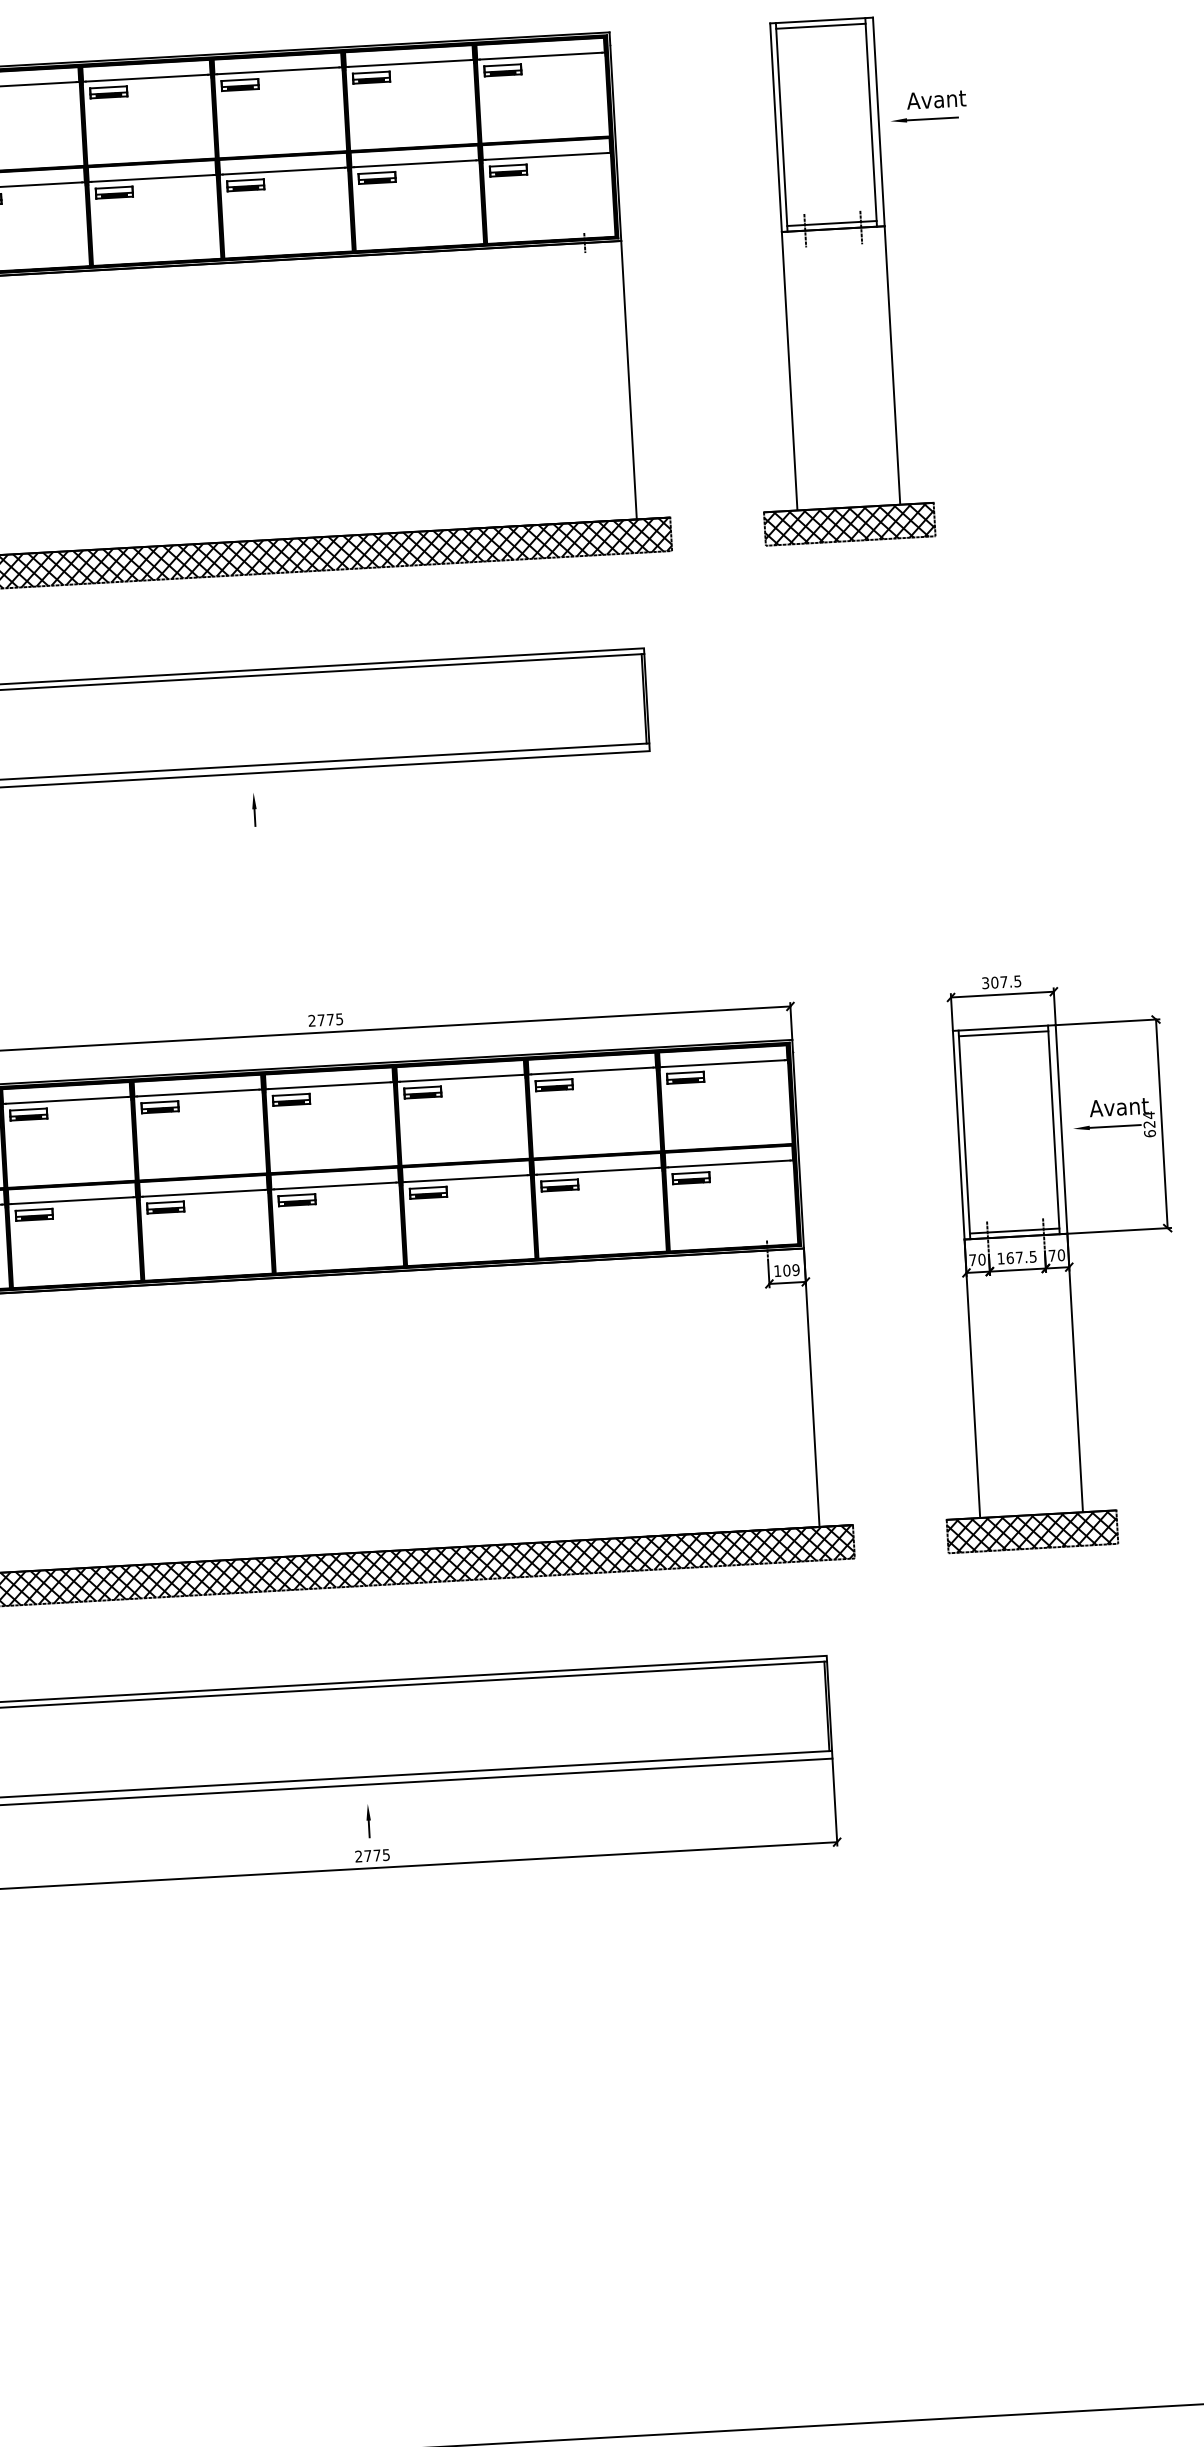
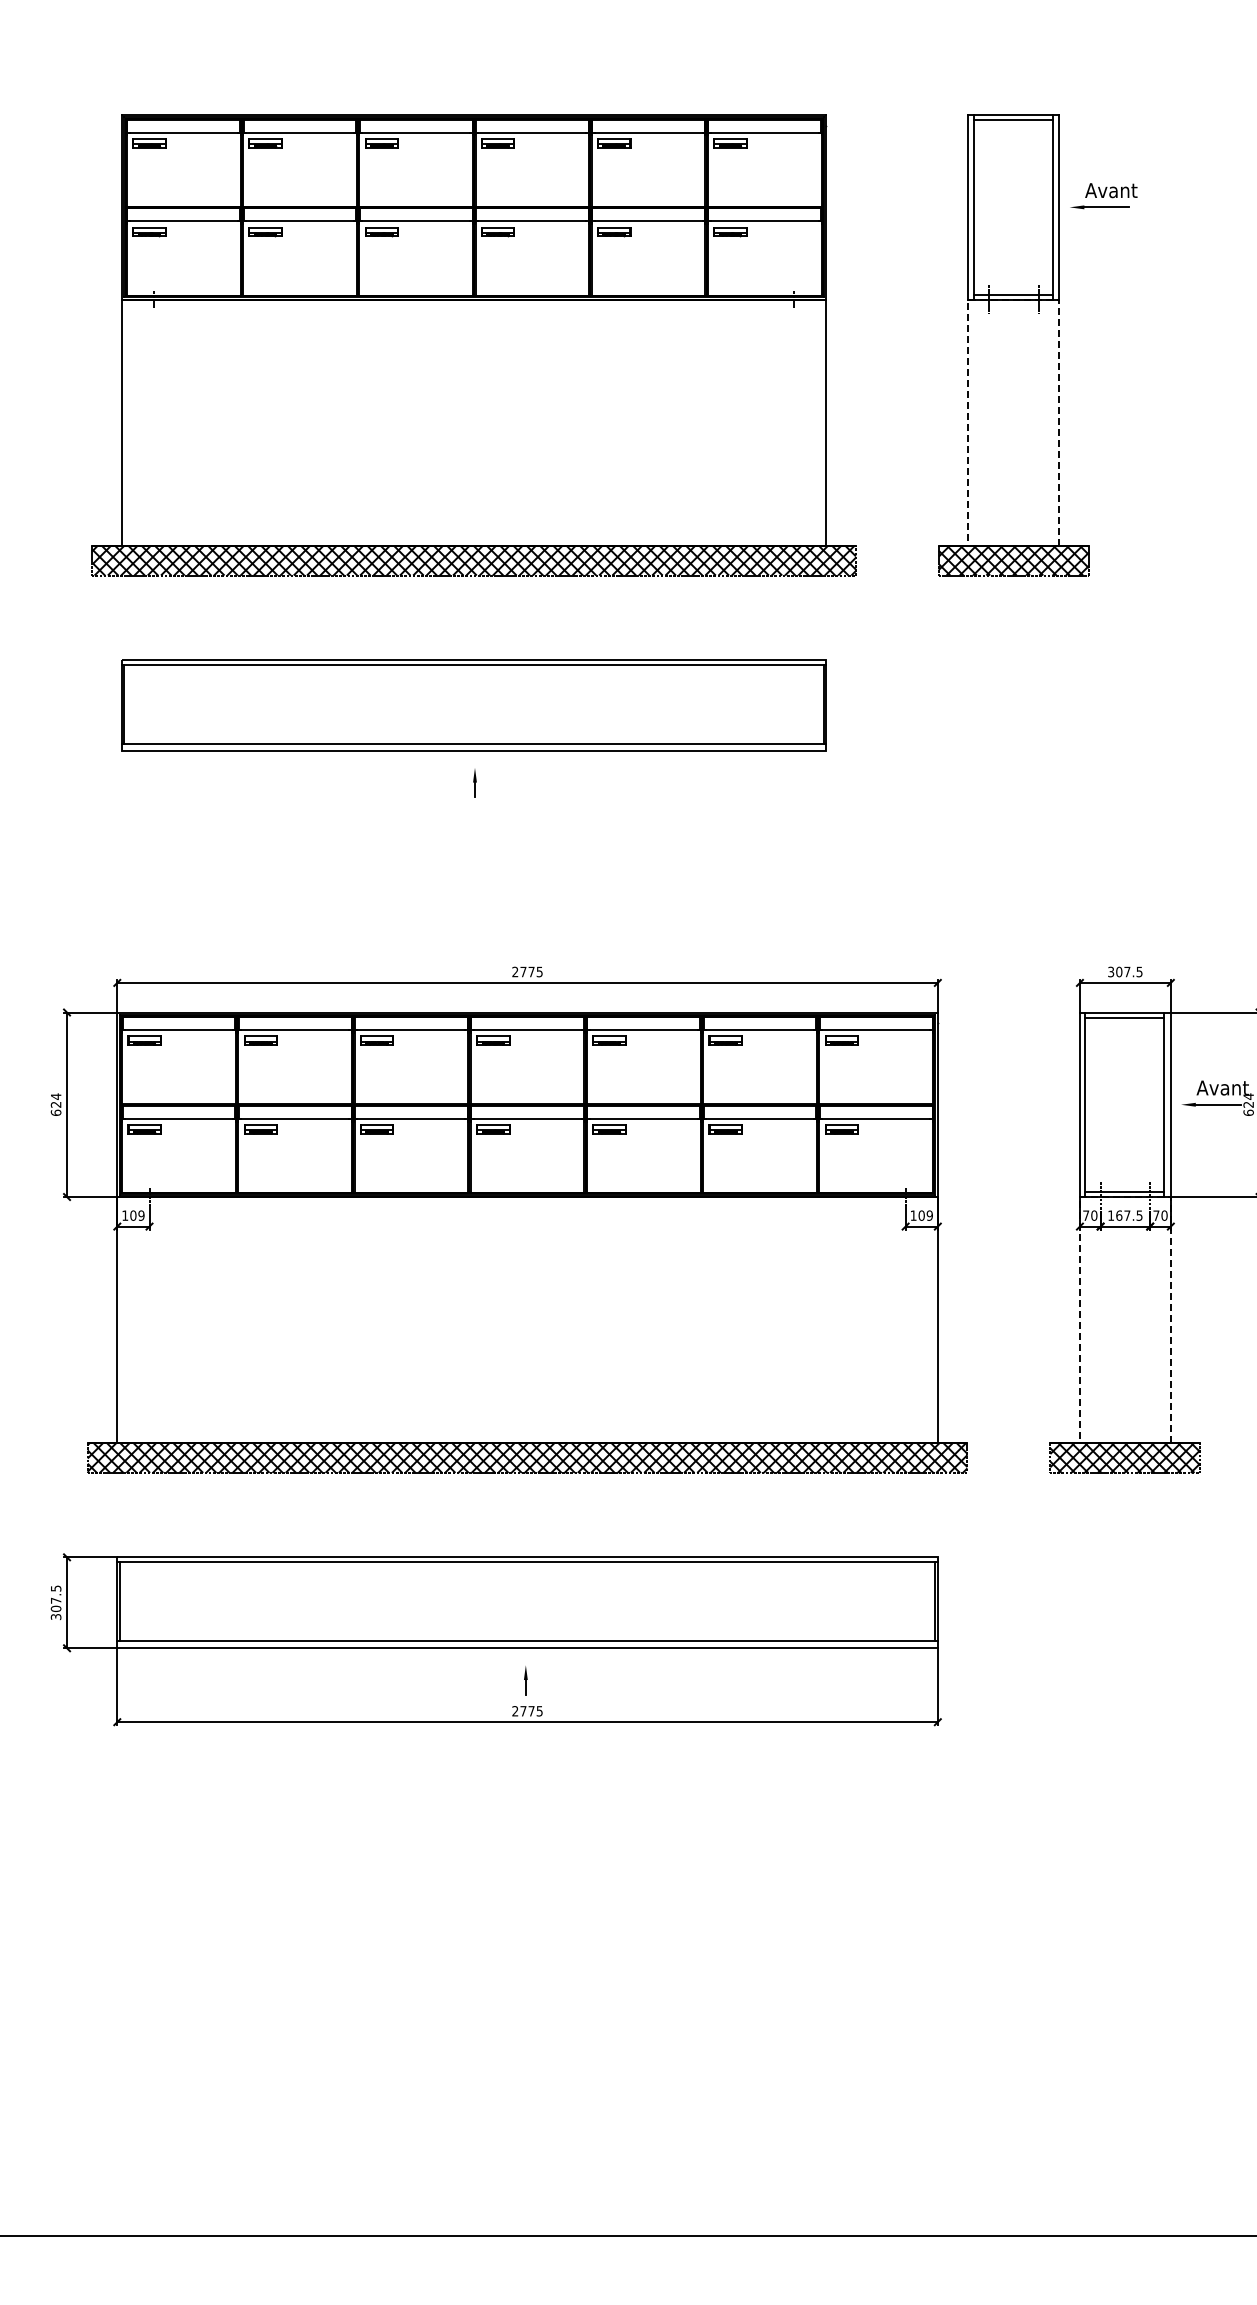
line: (832, 229) -> (1013, 299), solid -> dashed
line: (1015, 1237) -> (1124, 1197), solid -> dashed

